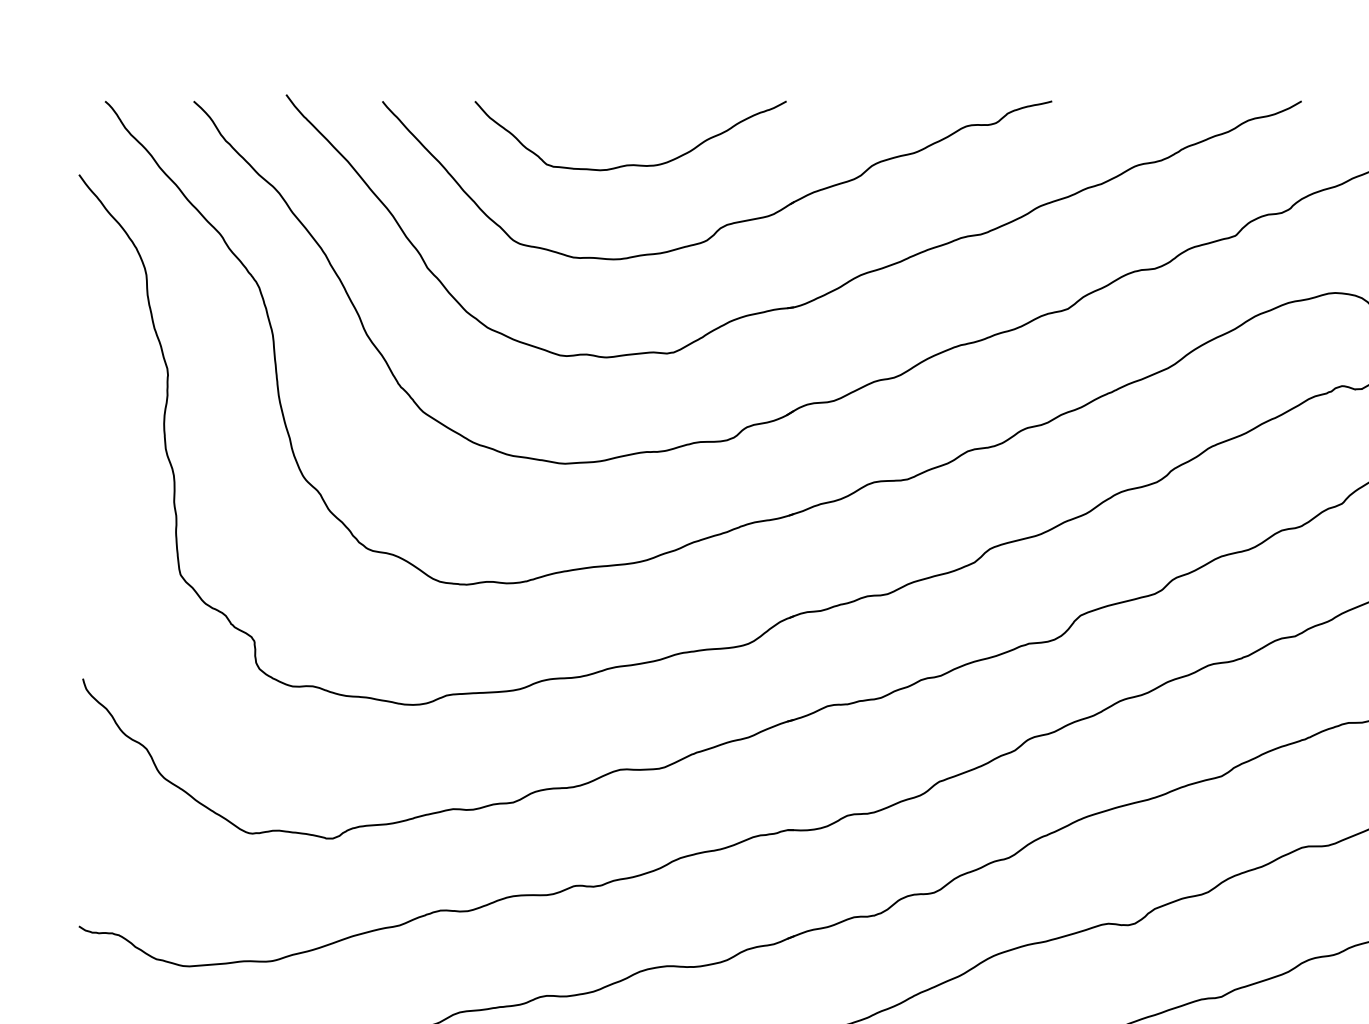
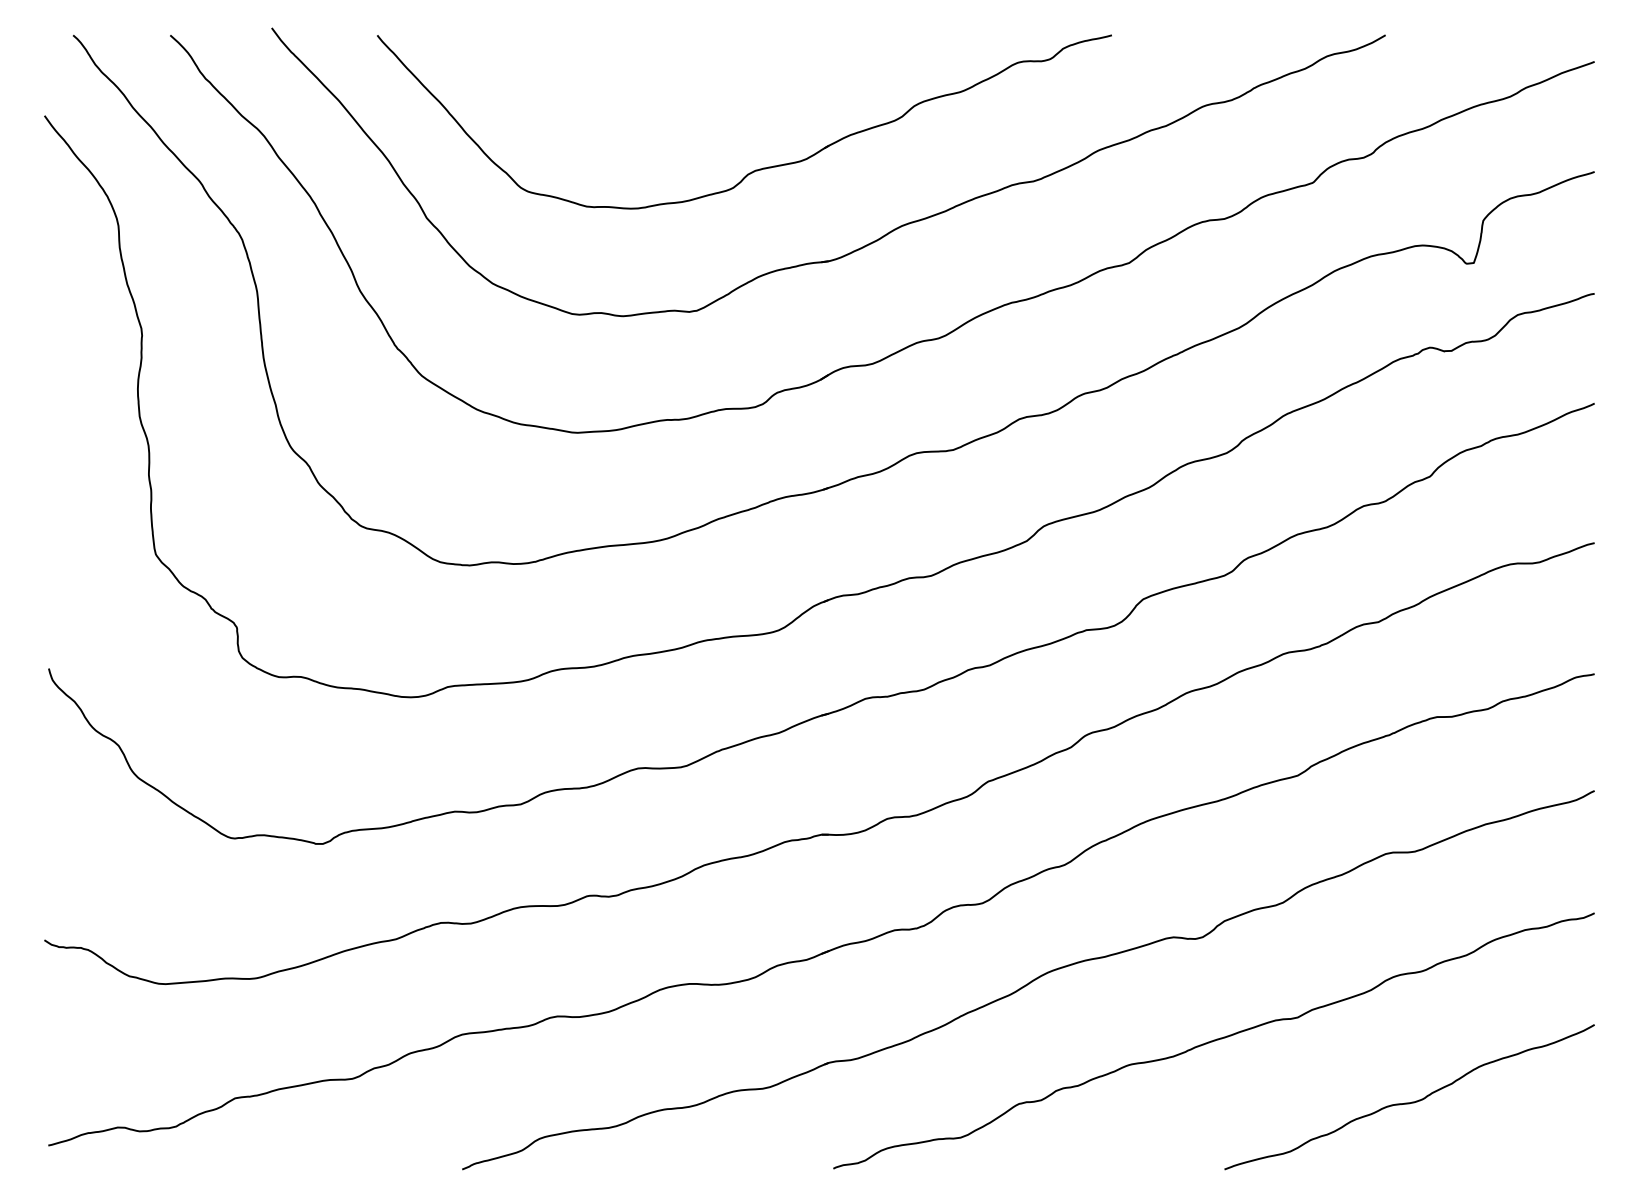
curve: (630, 164) -> (649, 104), removed

